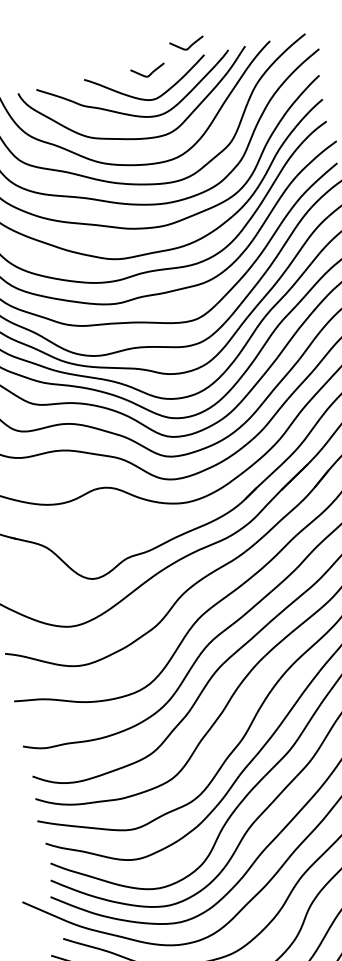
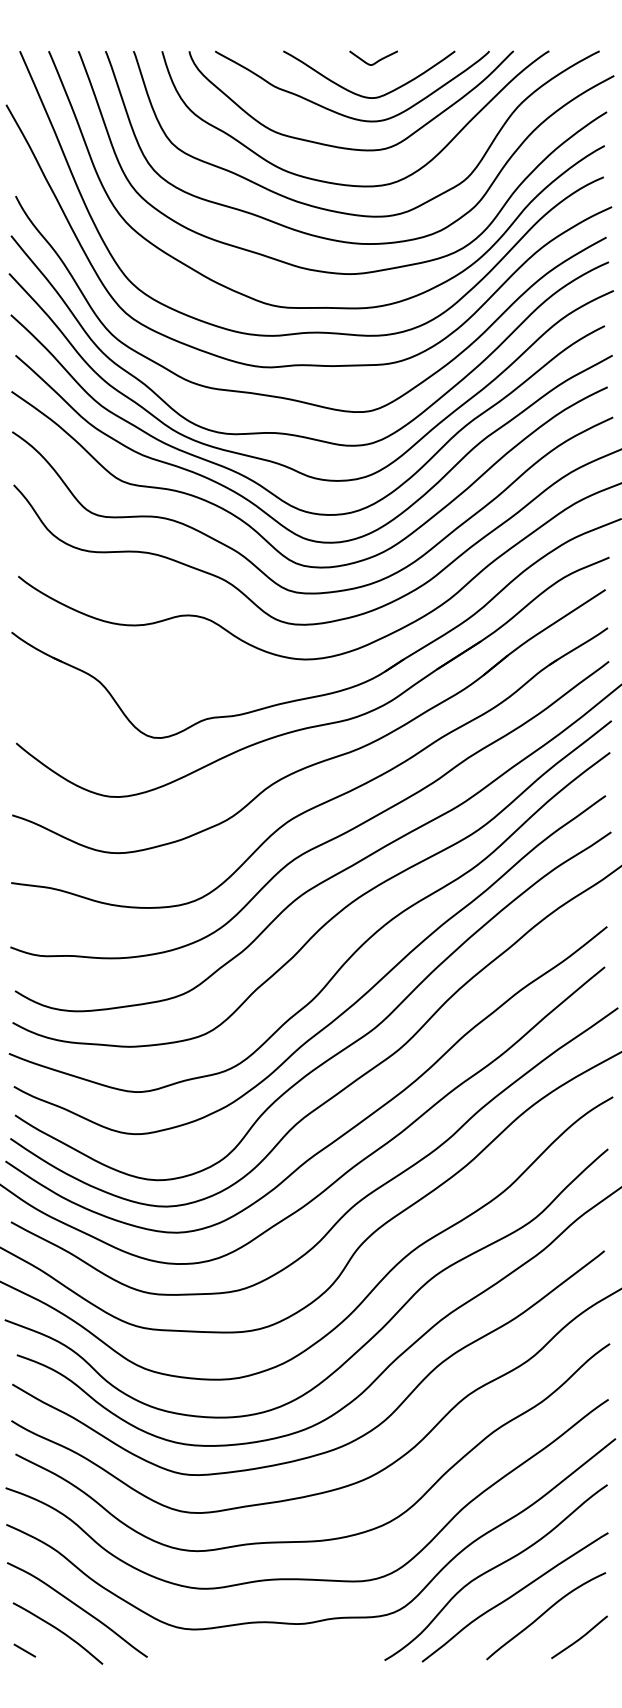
curve: (190, 45) -> (438, 34), removed

